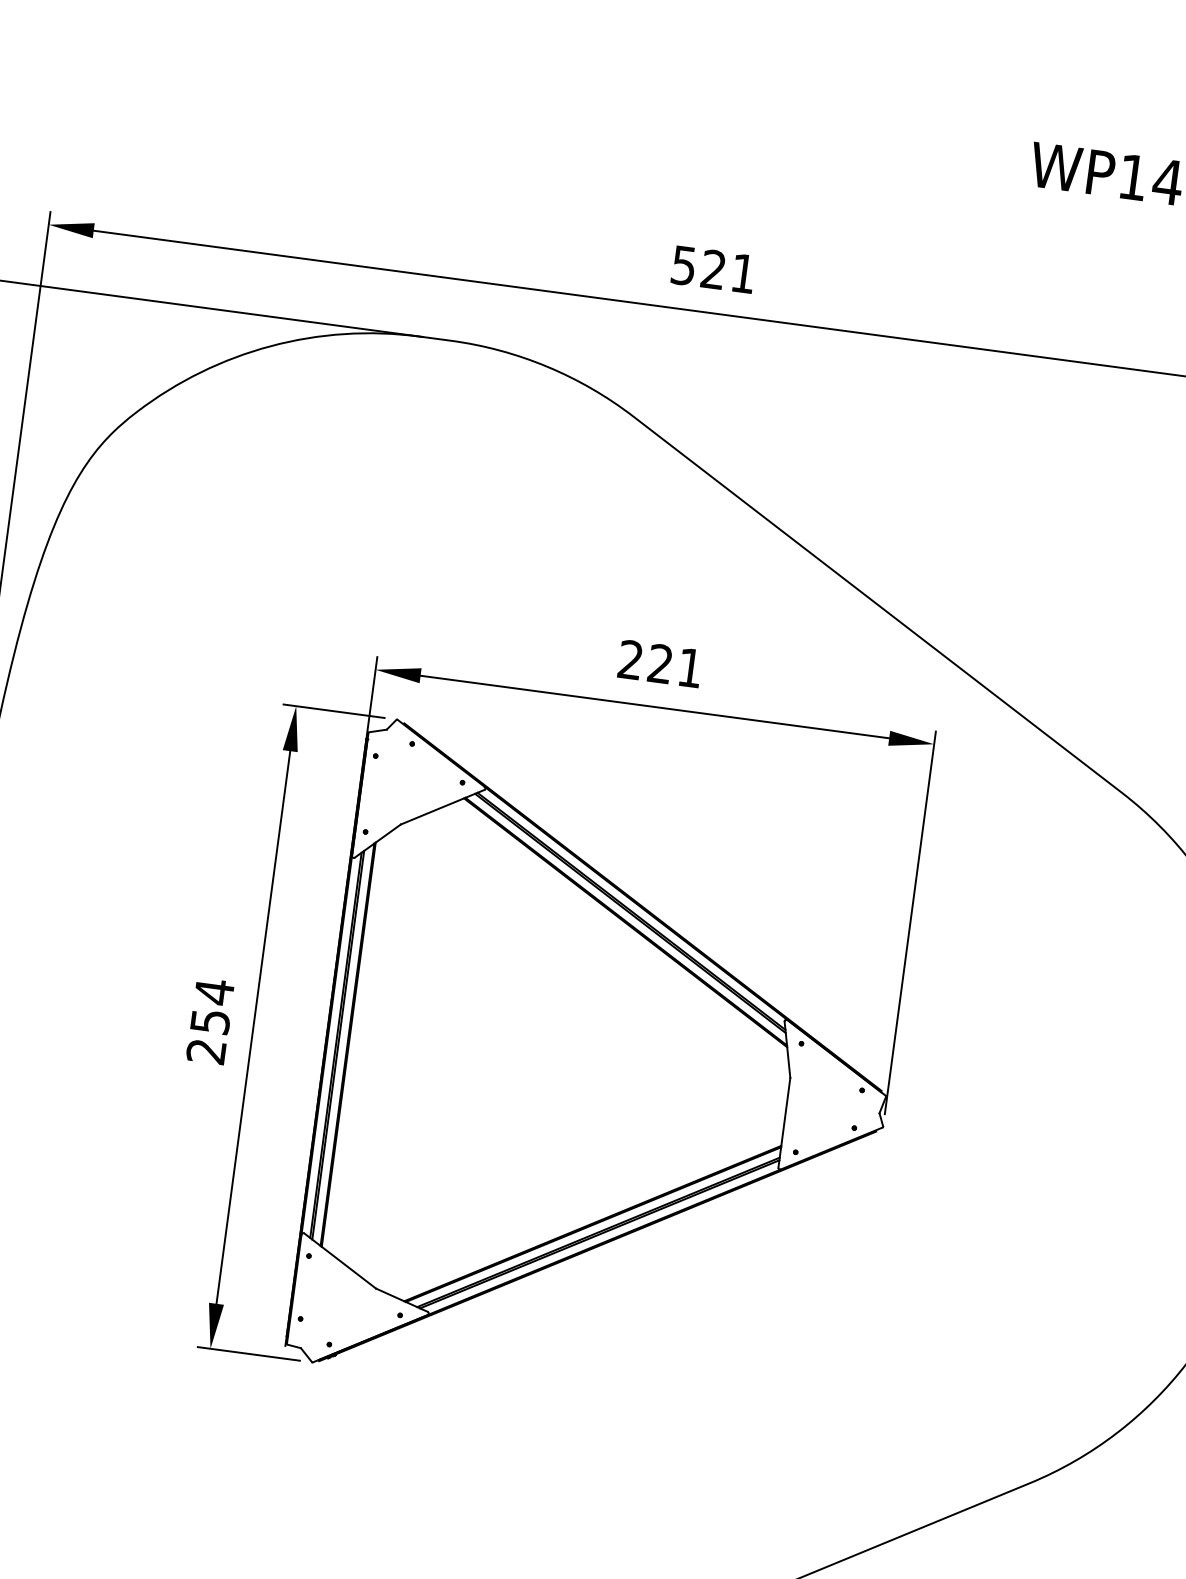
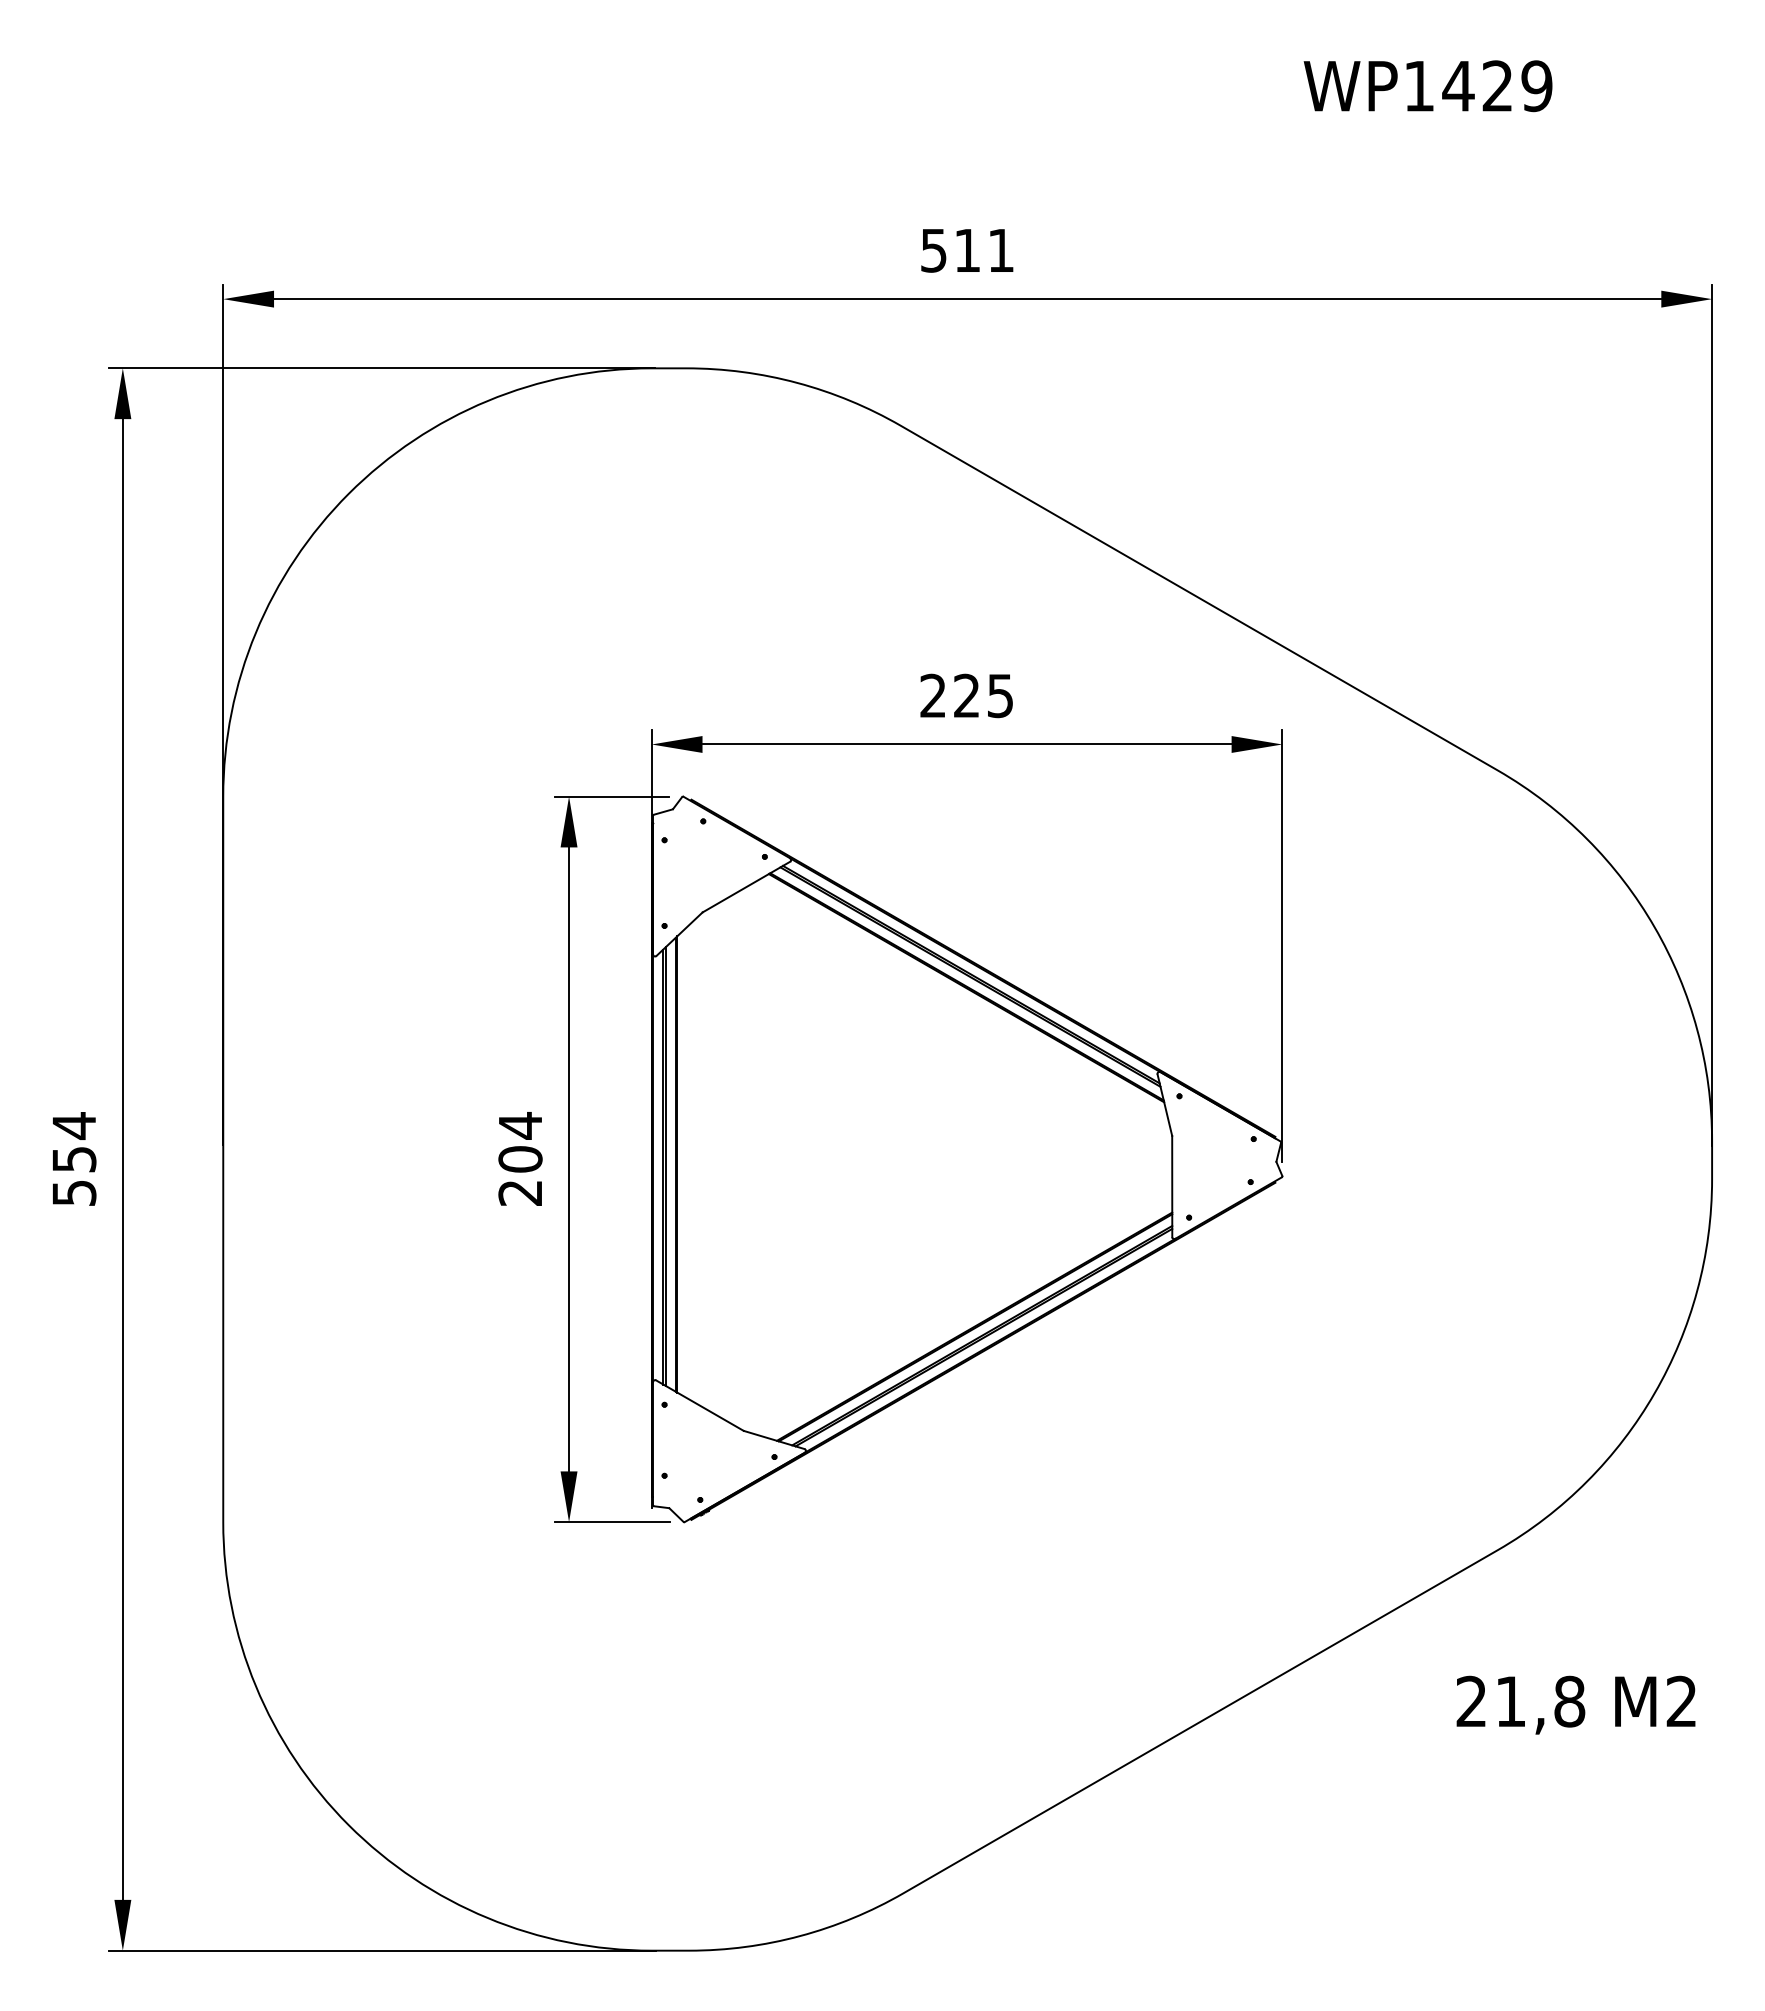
text: (712, 268) -> (966, 249), 521 -> 511
text: (690, 668) -> (1000, 696), 221 -> 225
text: (210, 1021) -> (520, 1159), 254 -> 204

